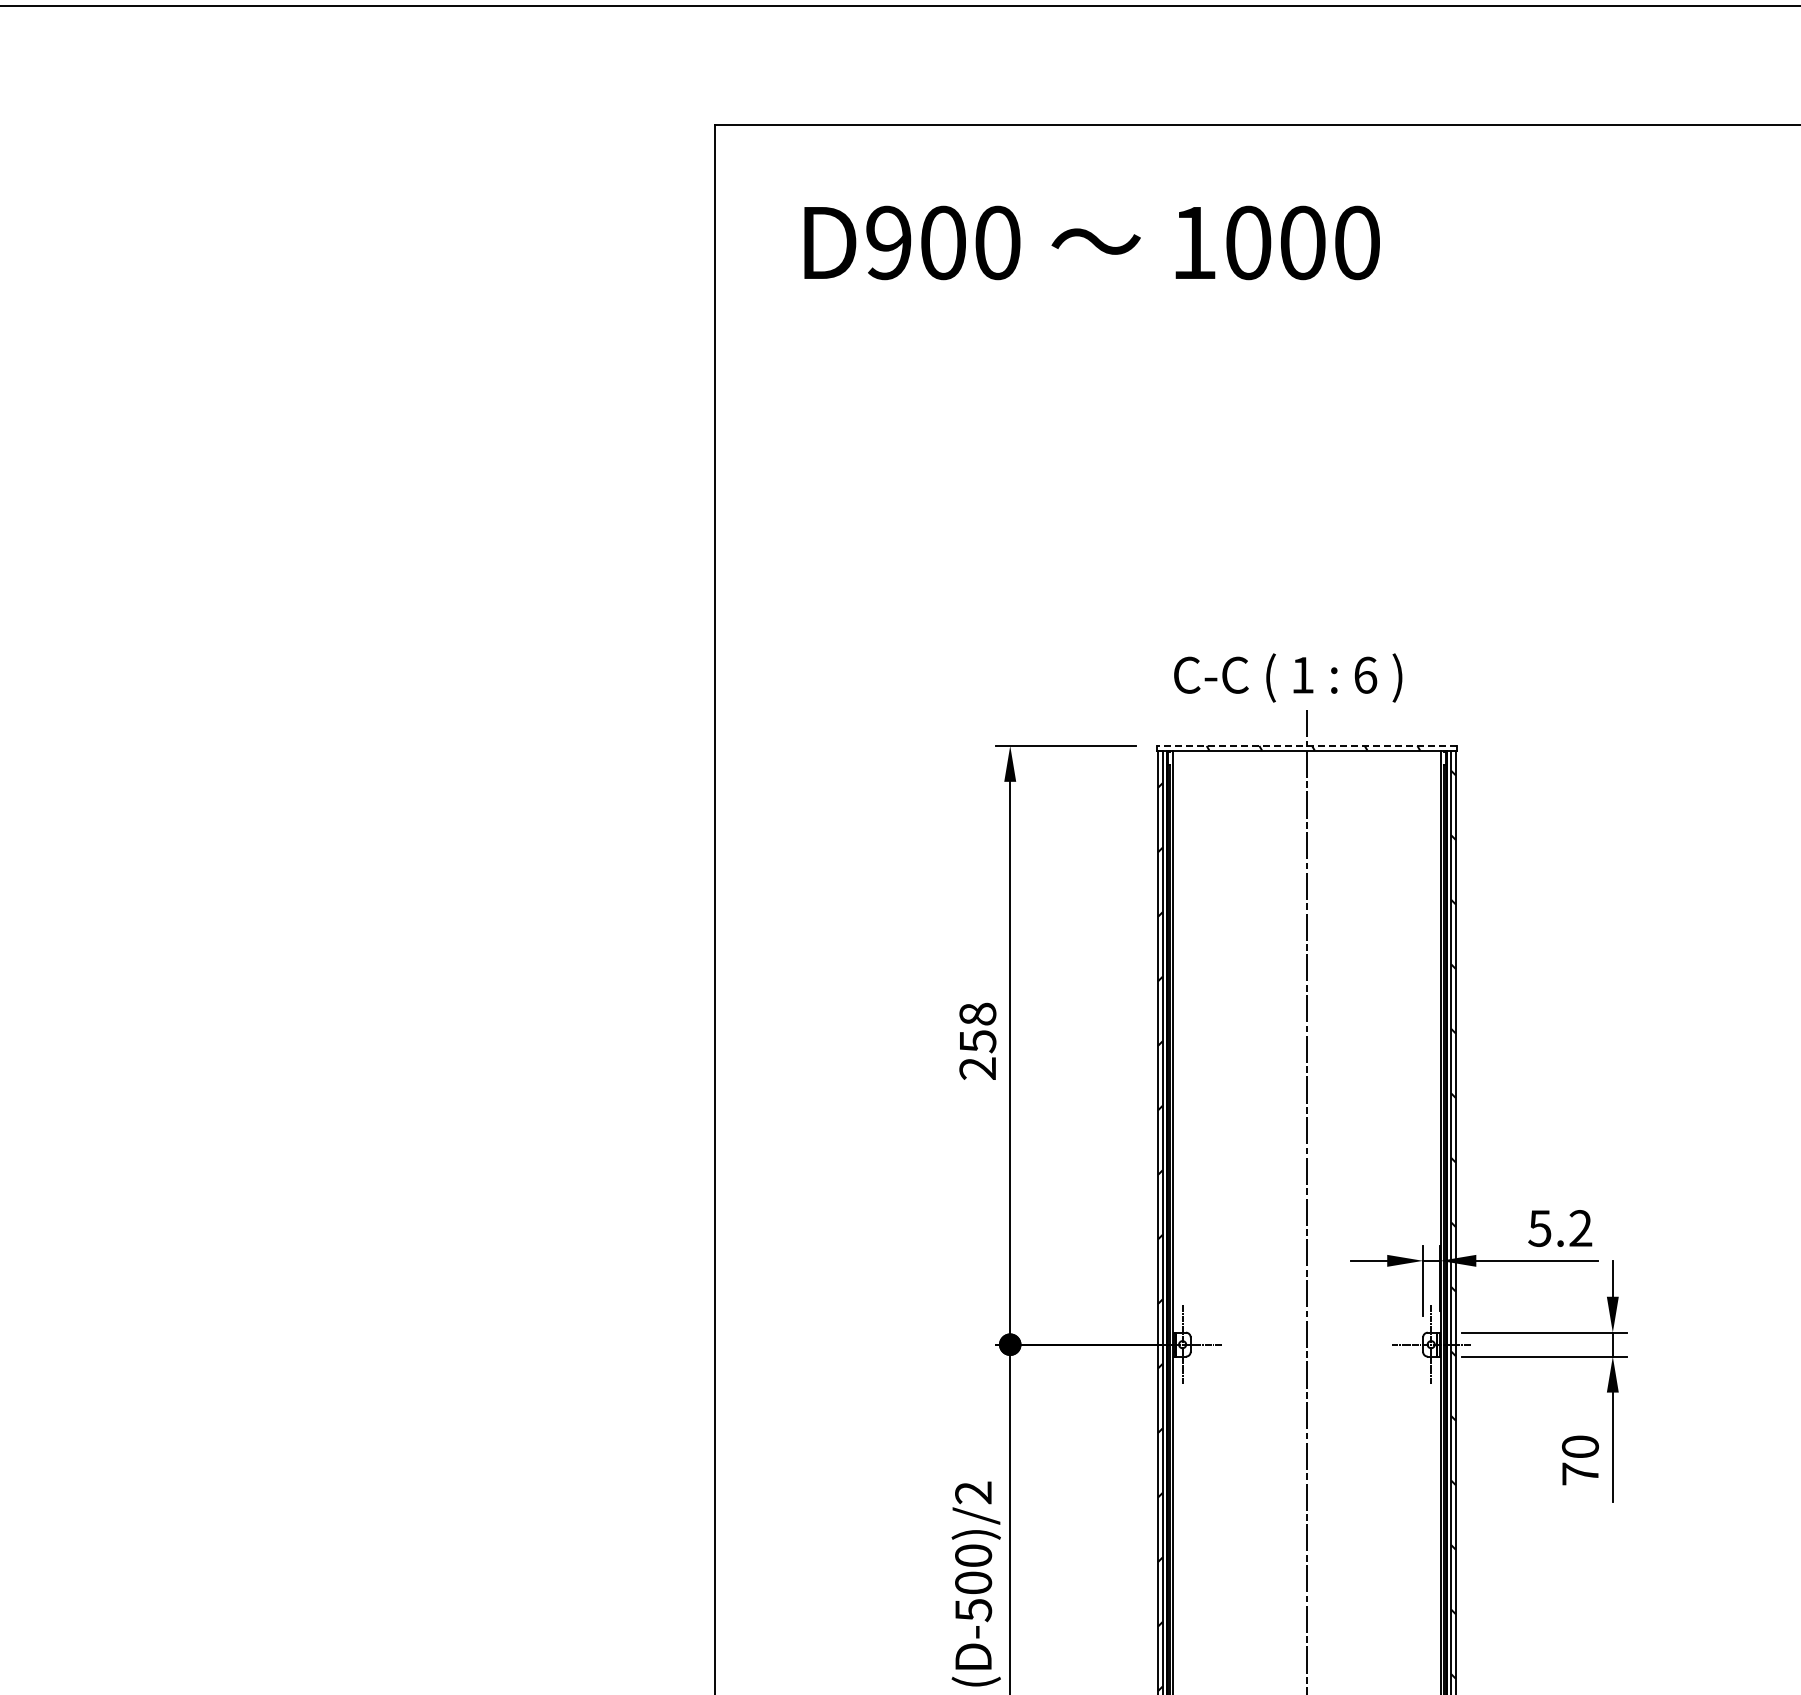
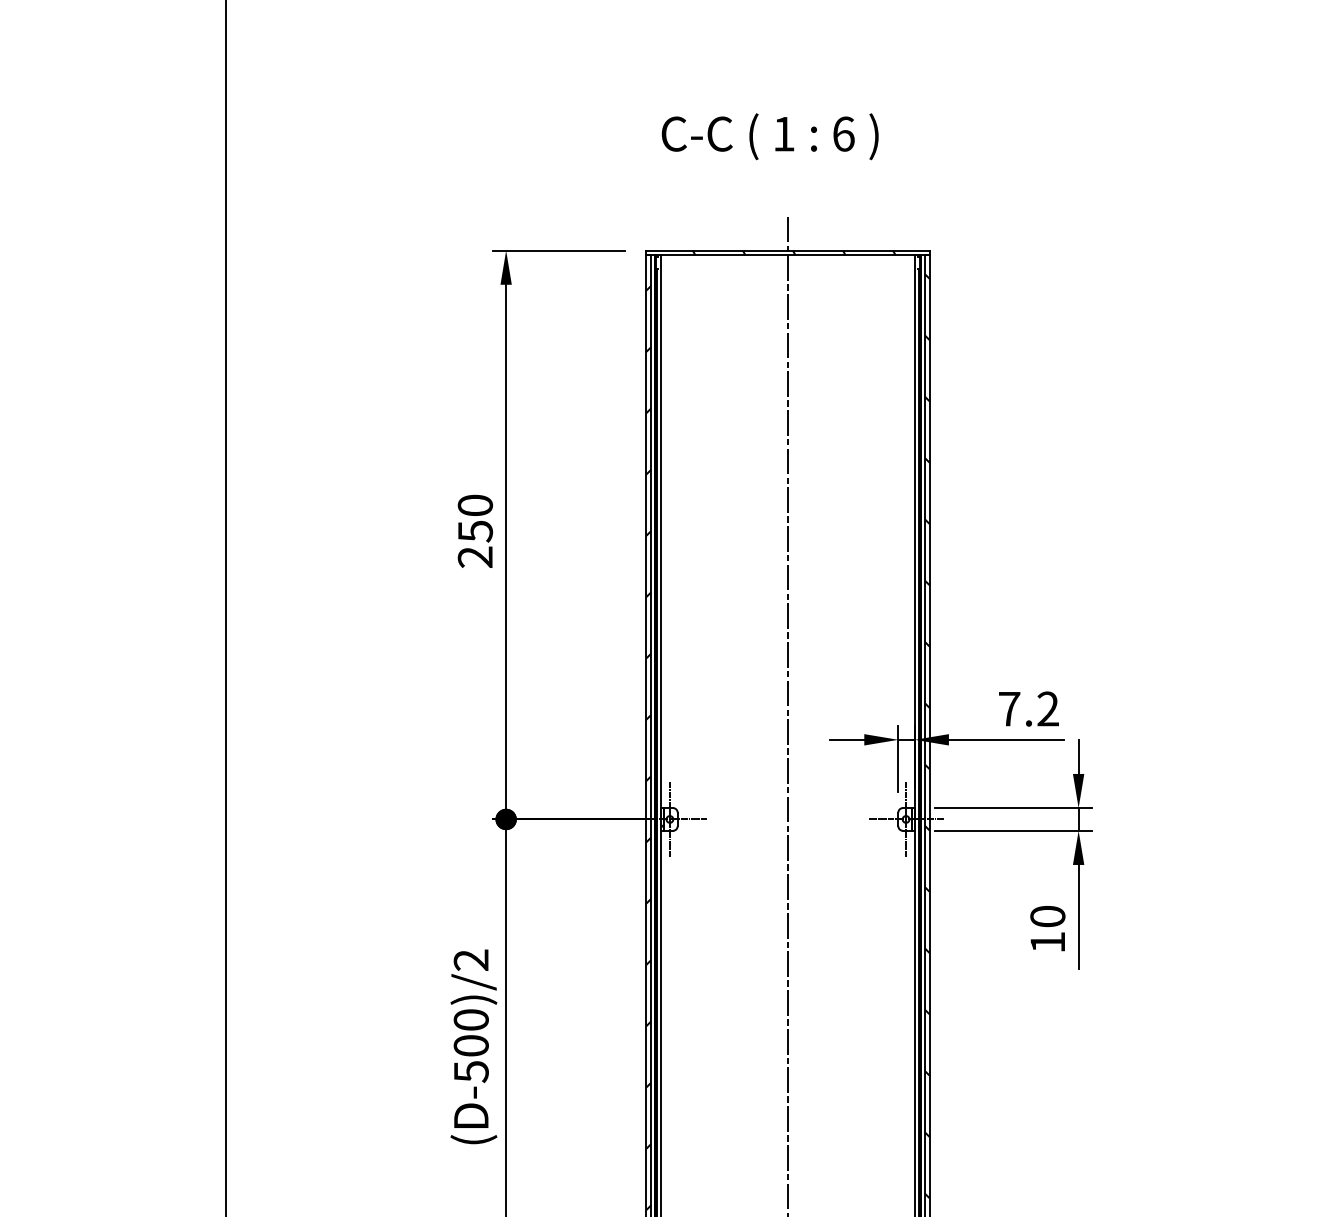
text: (1288, 677) -> (770, 136), moved
line: (1306, 745) -> (787, 250), dashed -> solid
text: (977, 1013) -> (475, 504), 258 -> 250
text: (1539, 1228) -> (1008, 709), 5.2 -> 7.2
text: (1580, 1473) -> (1047, 941), 70 -> 10

